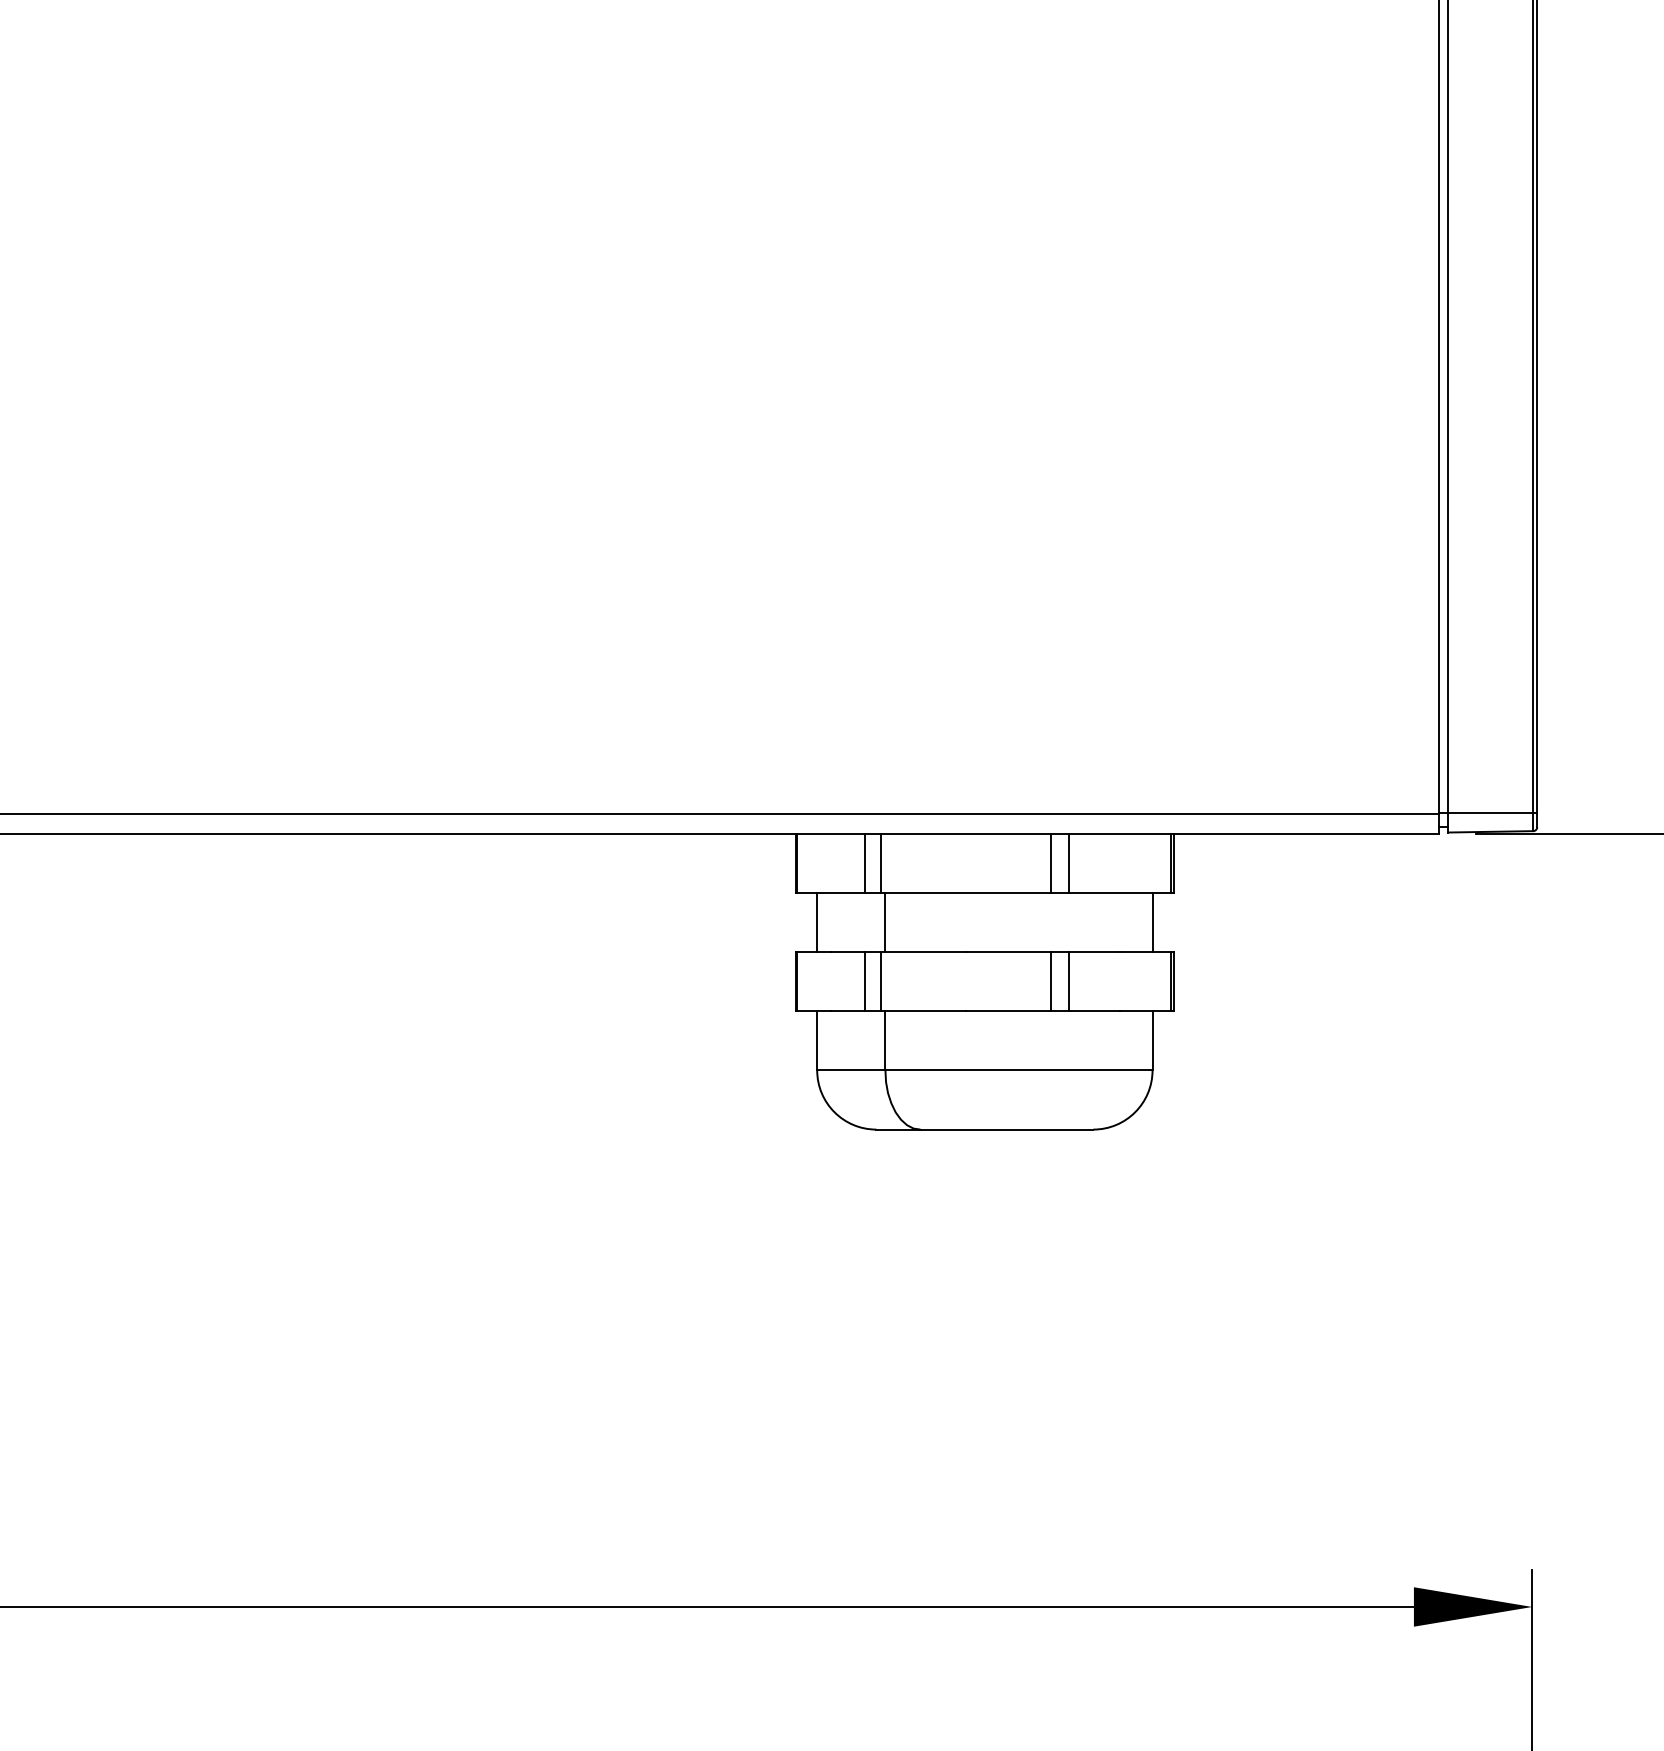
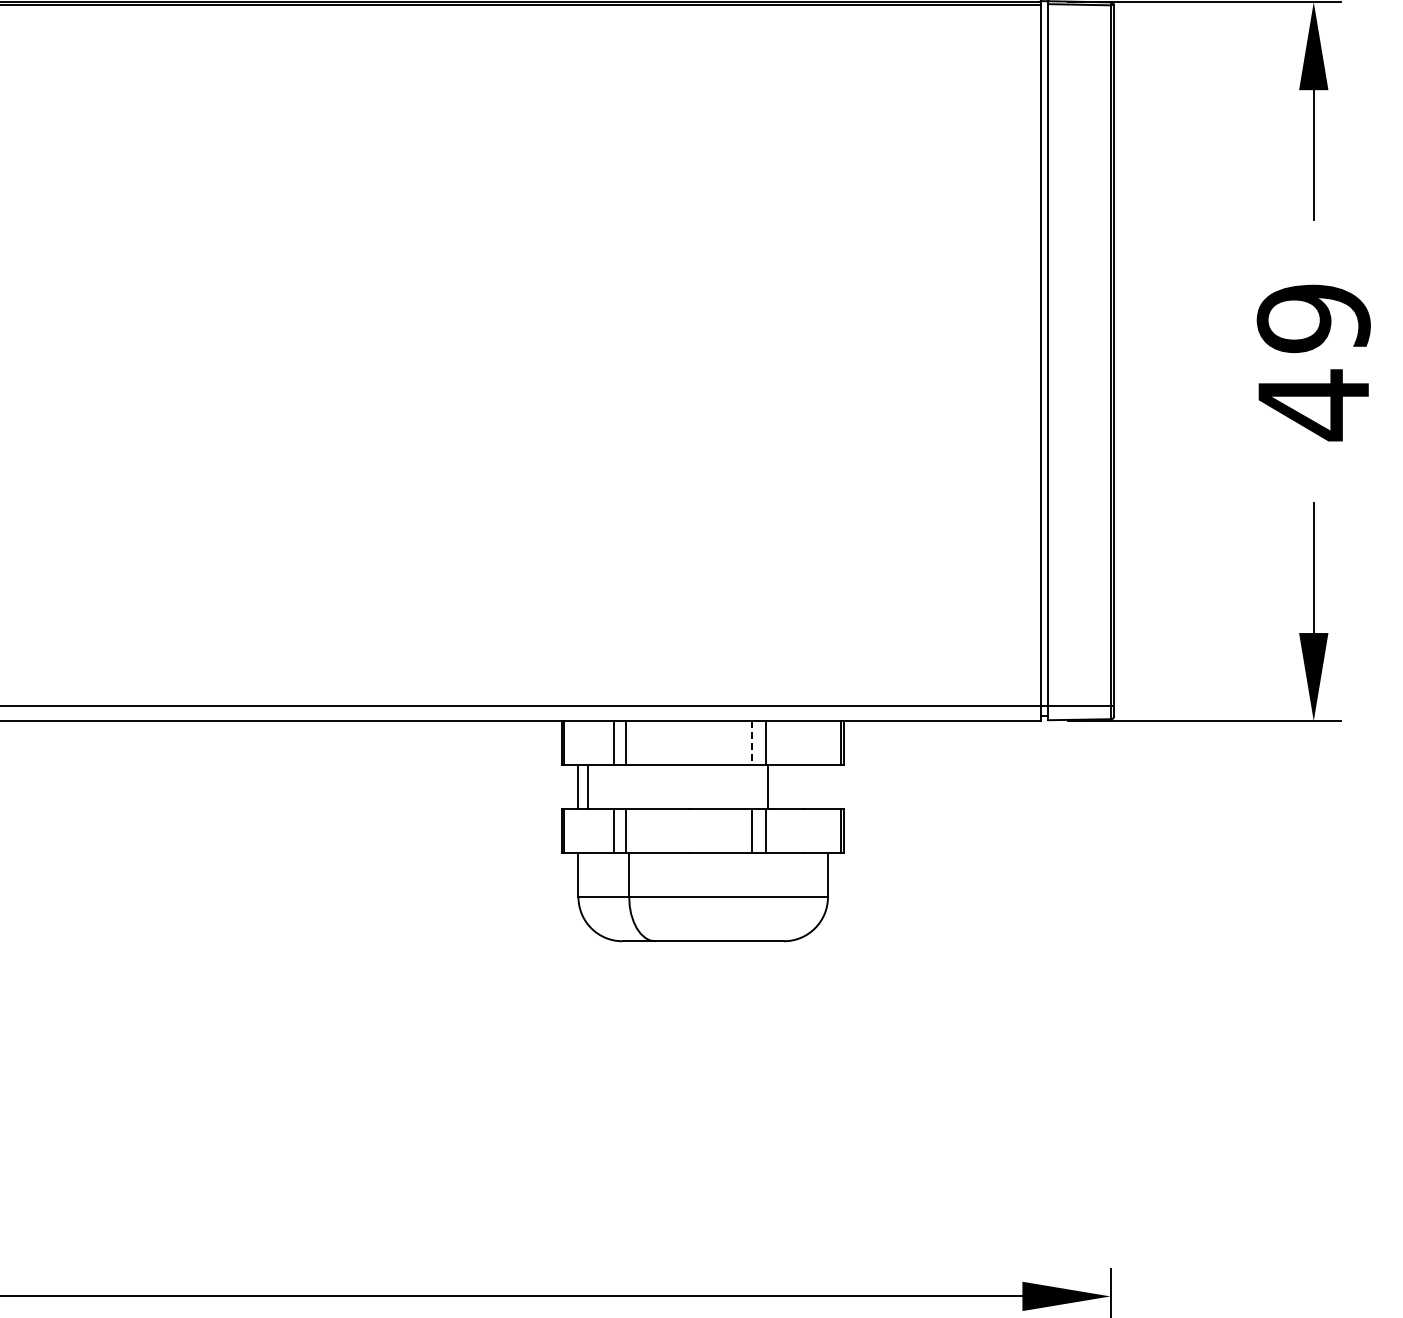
line: (1051, 863) -> (752, 743), solid -> dashed
line: (885, 922) -> (588, 787), moved
line: (1151, 922) -> (767, 787), moved

